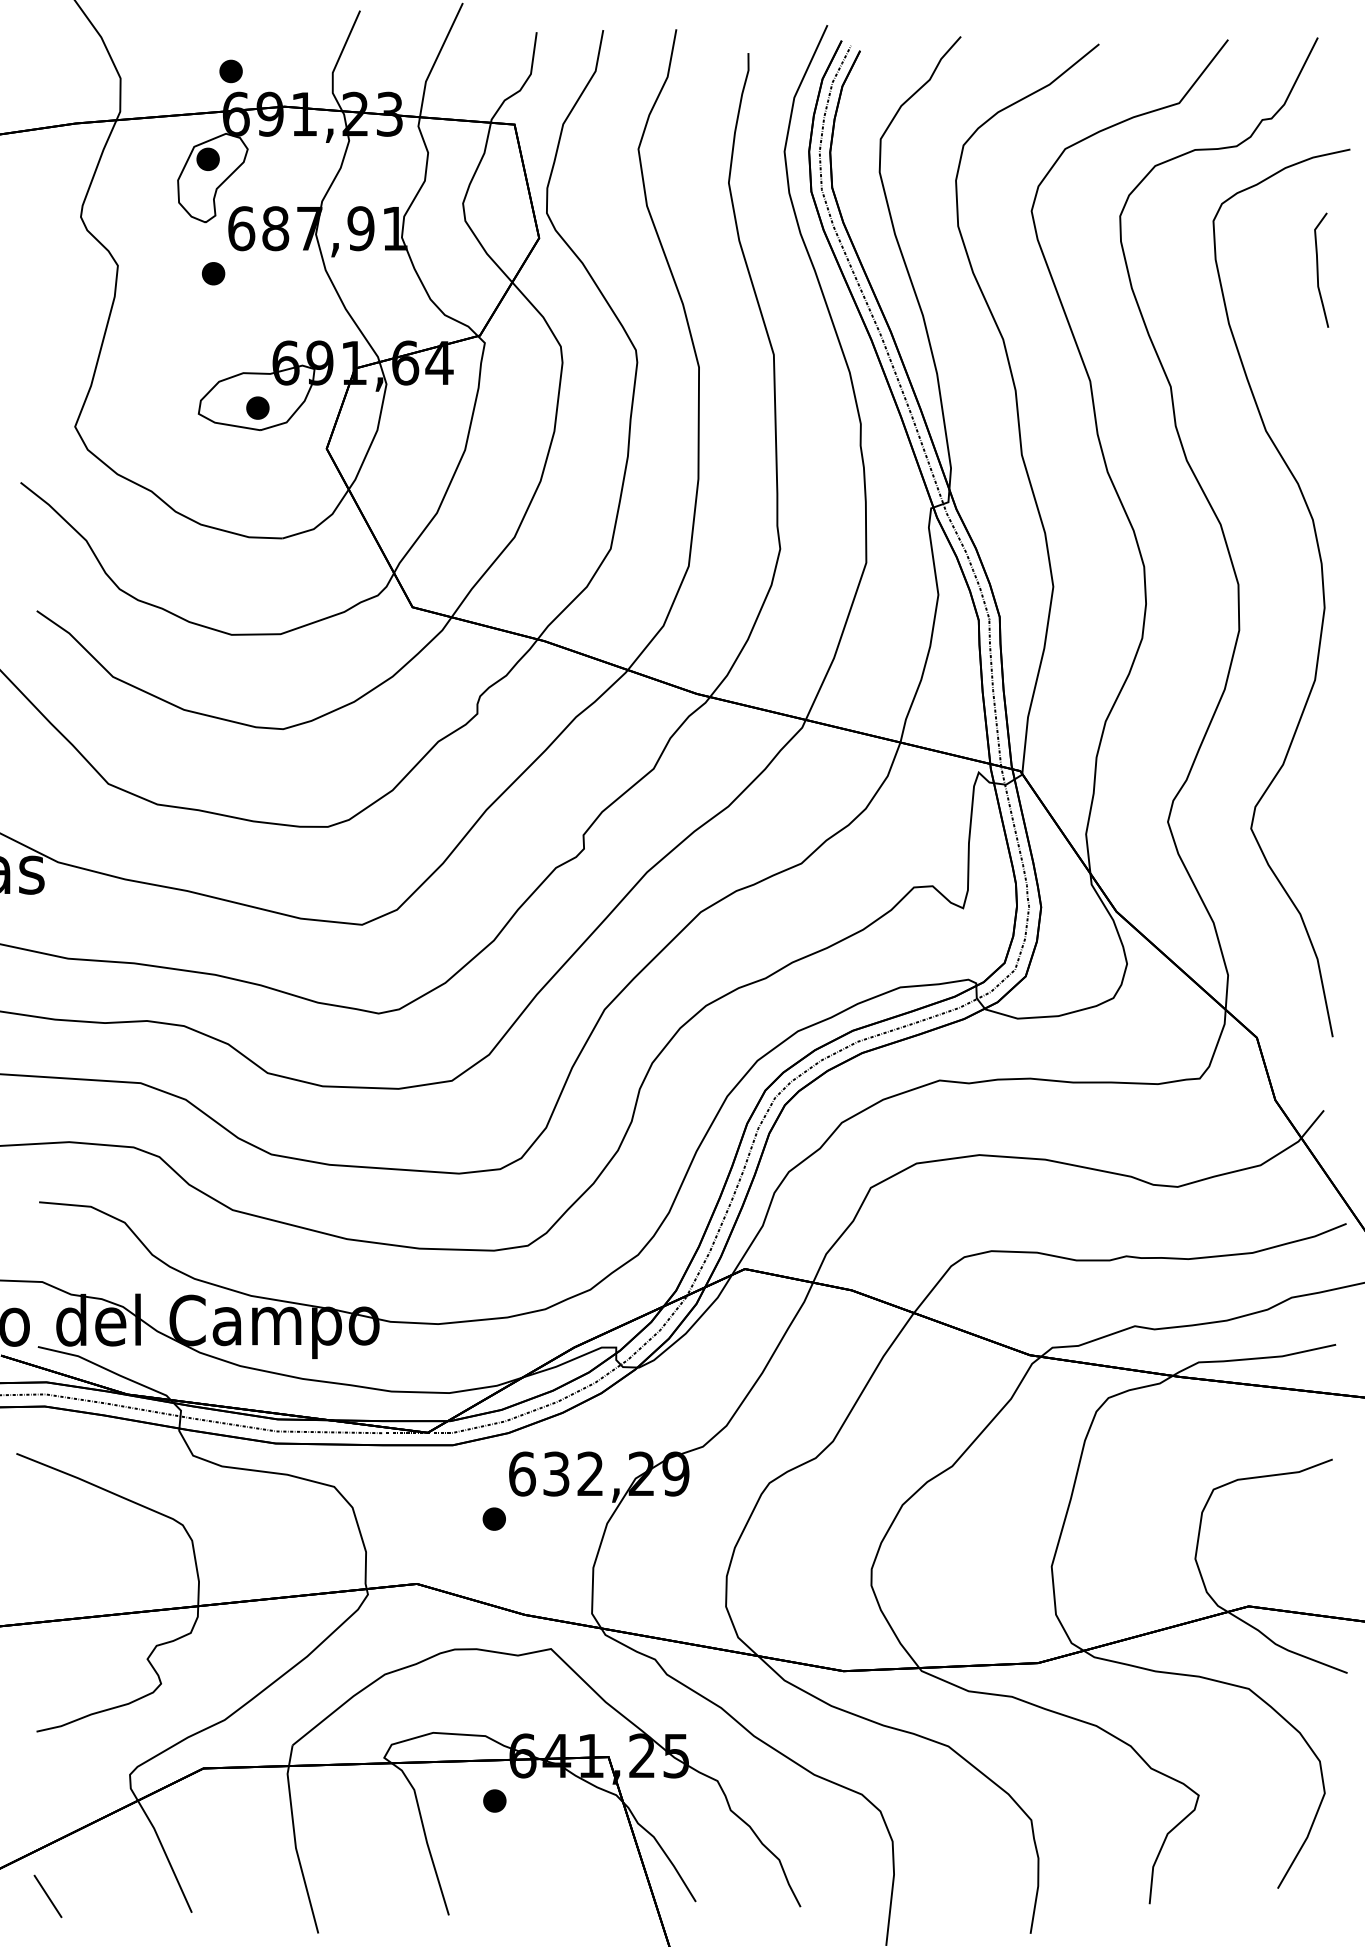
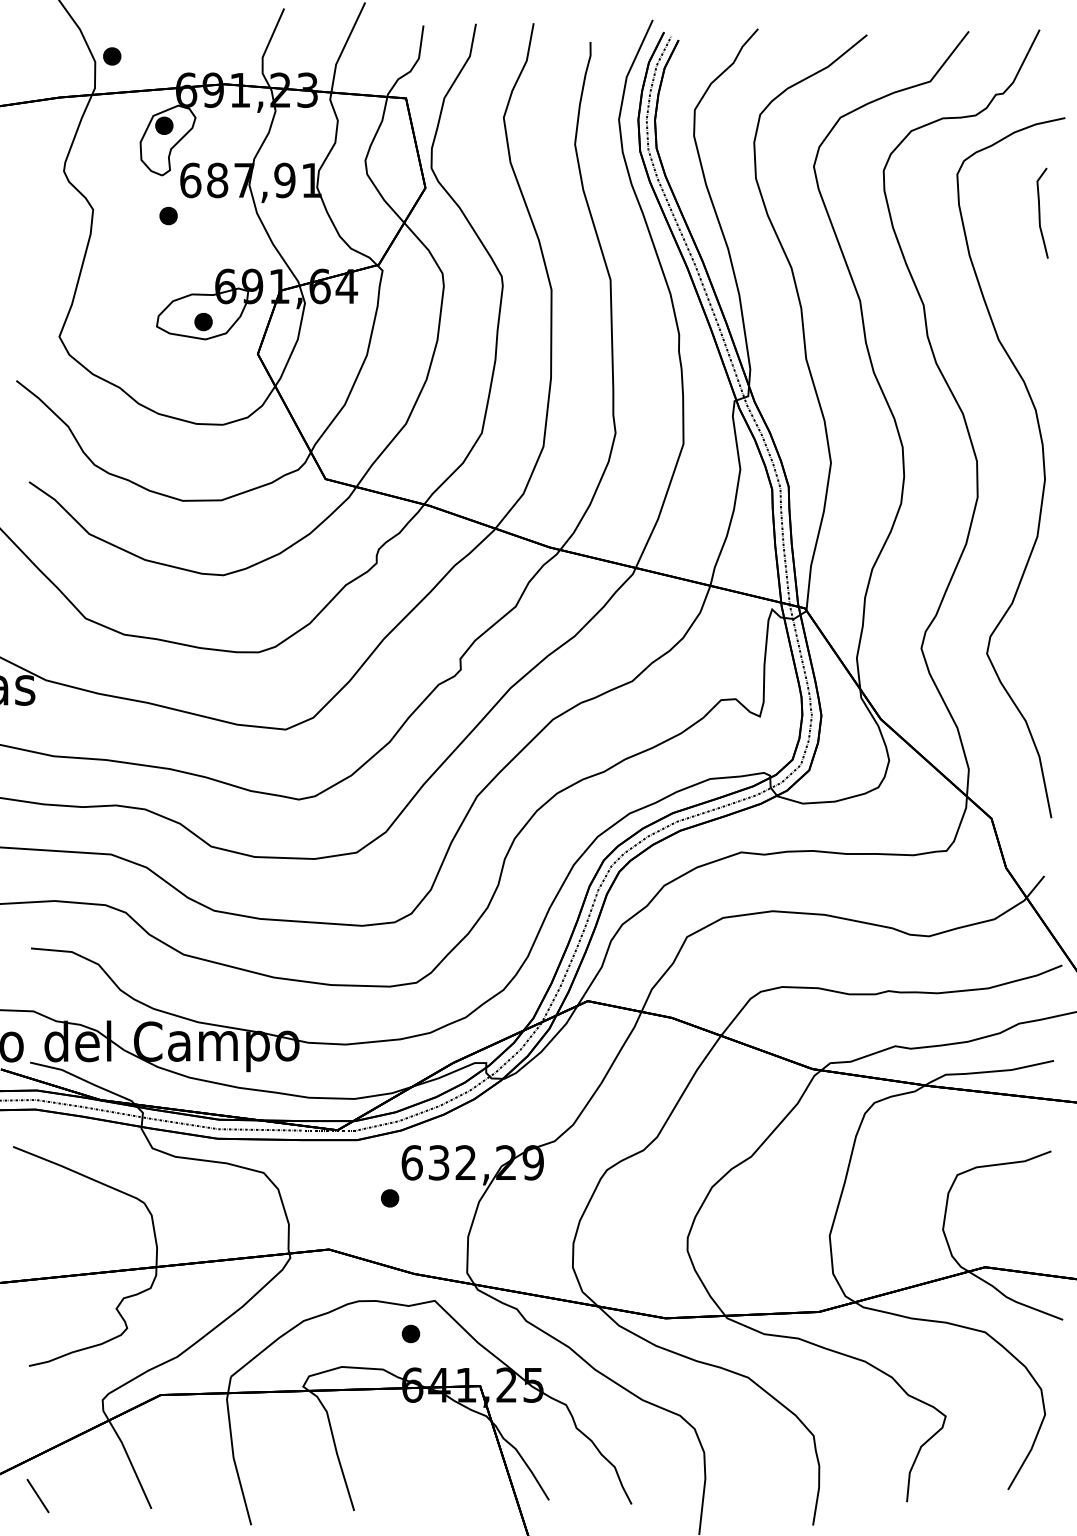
part: (230, 71) -> (111, 56), moved
part: (494, 1800) -> (410, 1333), moved

